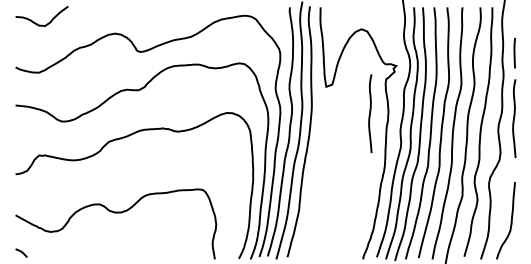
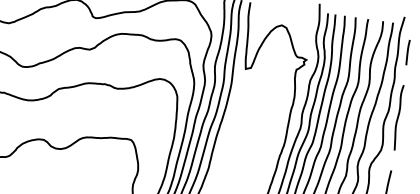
line: (514, 53) -> (407, 52), moved
curve: (370, 113) -> (279, 96), removed

